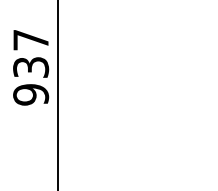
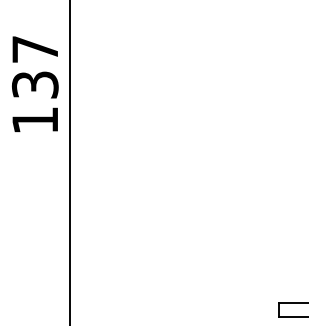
text: (30, 94) -> (34, 120), 937 -> 137

